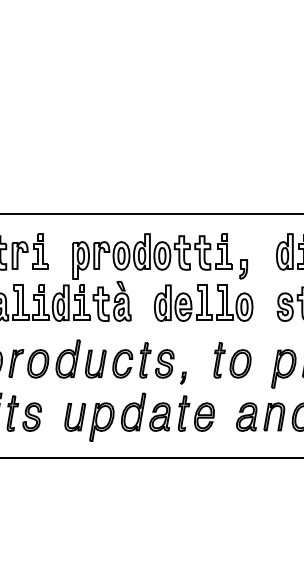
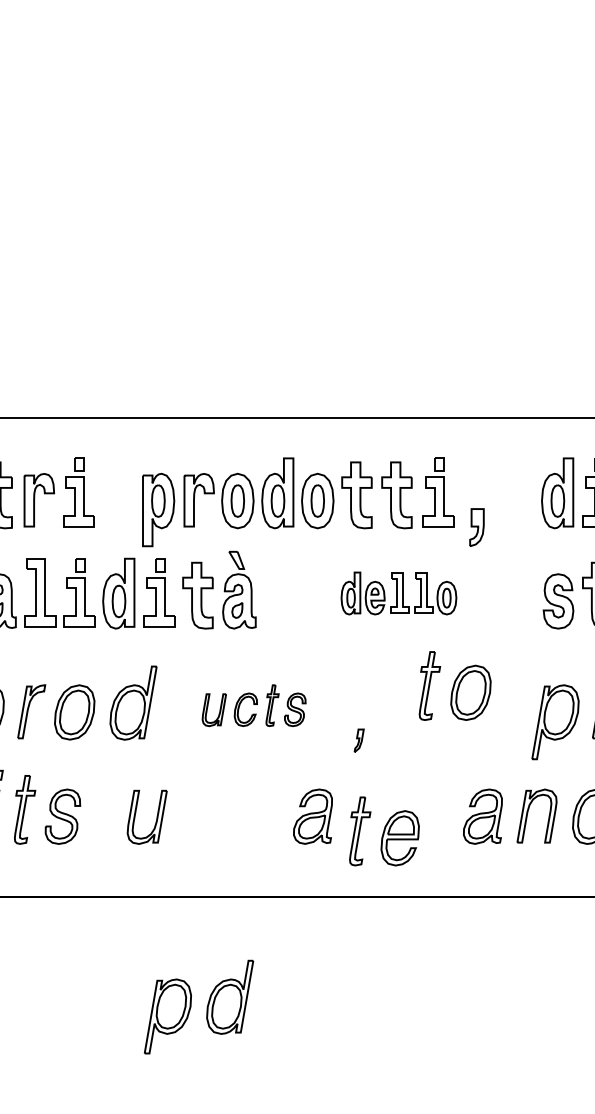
part: (203, 302) -> (398, 592), size x0.6
part: (129, 360) -> (253, 705), size x0.6
part: (232, 360) -> (455, 686), moved
part: (196, 413) -> (384, 831), moved
part: (117, 416) -> (198, 1005), moved

